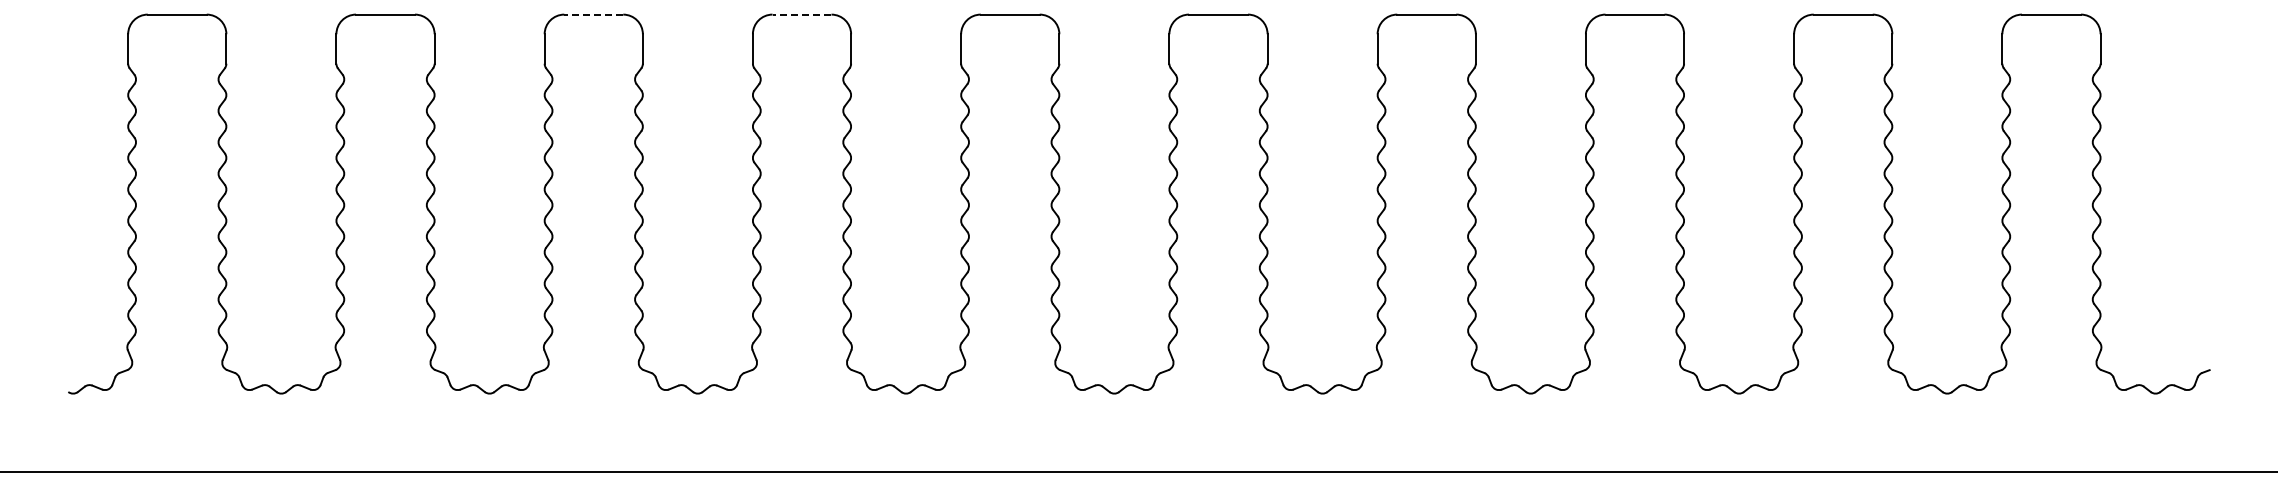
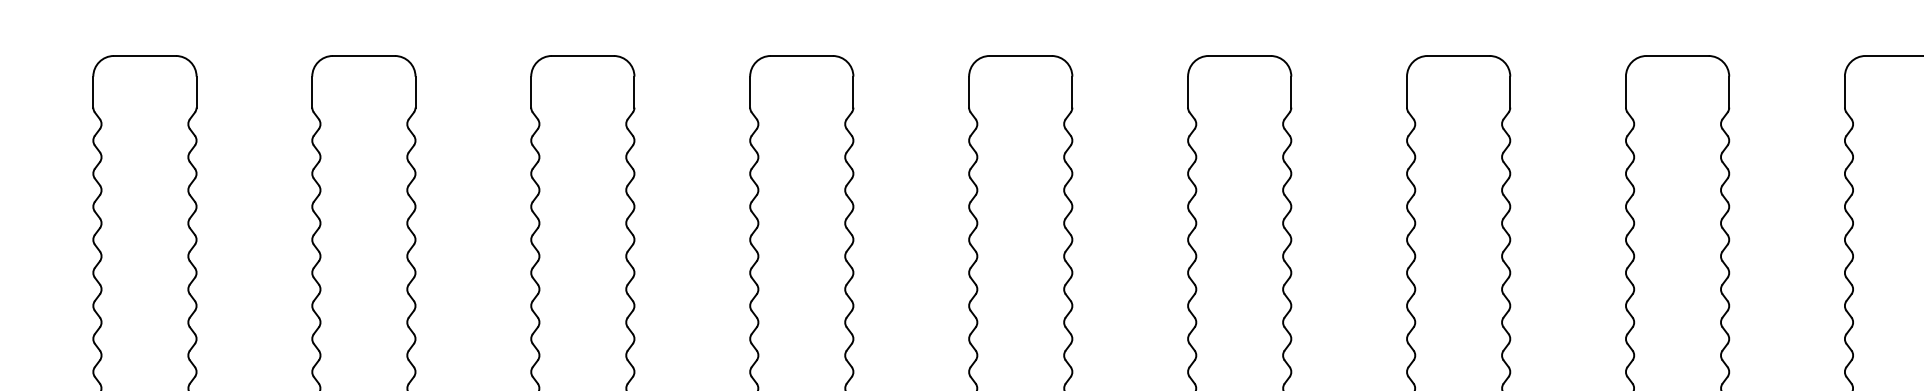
line: (593, 14) -> (363, 55), dashed -> solid
line: (801, 14) -> (582, 55), dashed -> solid

